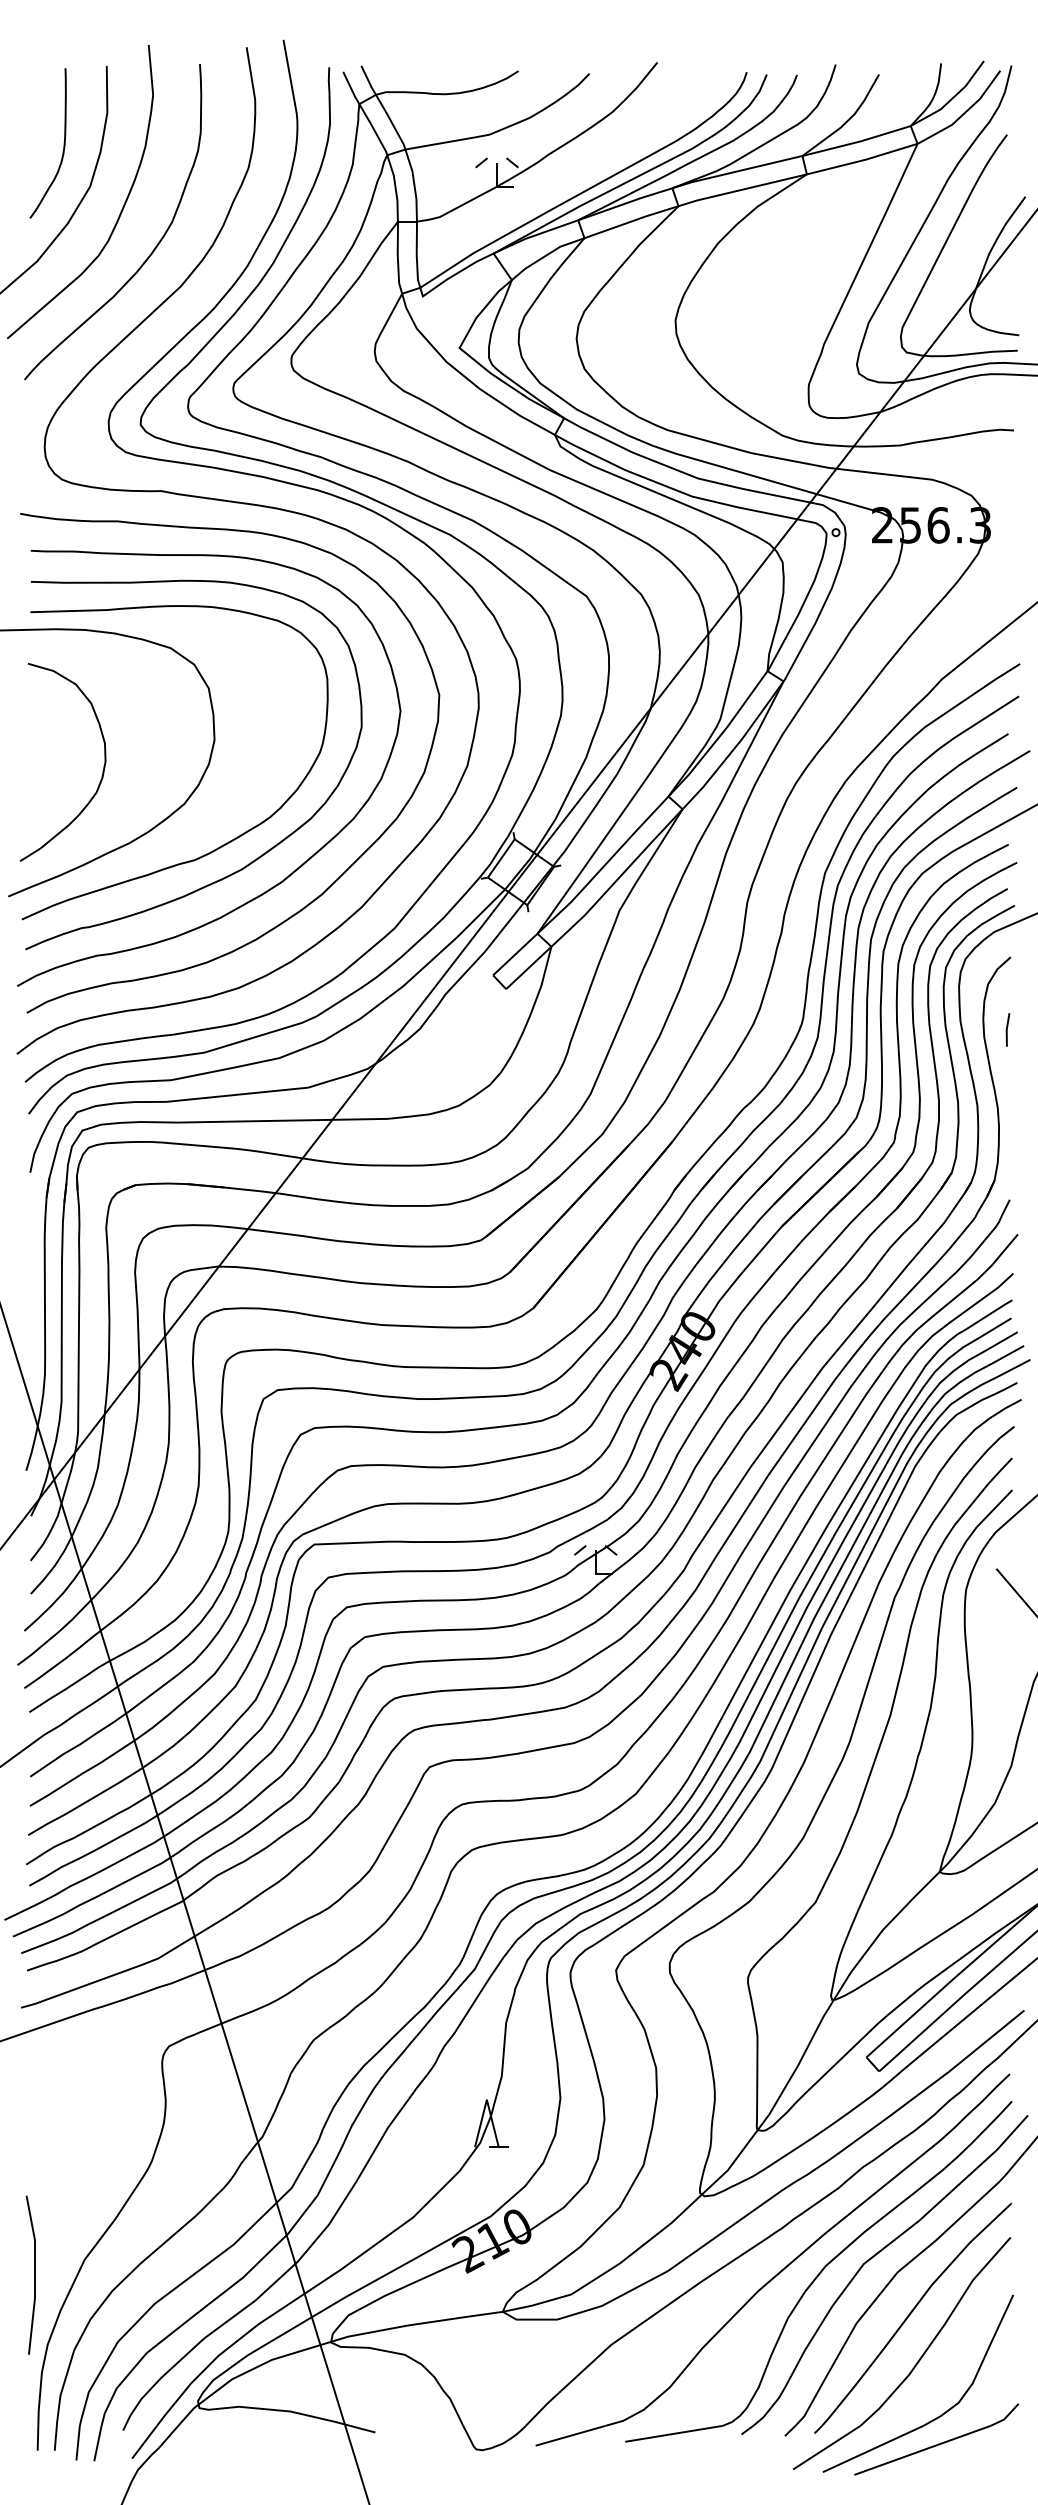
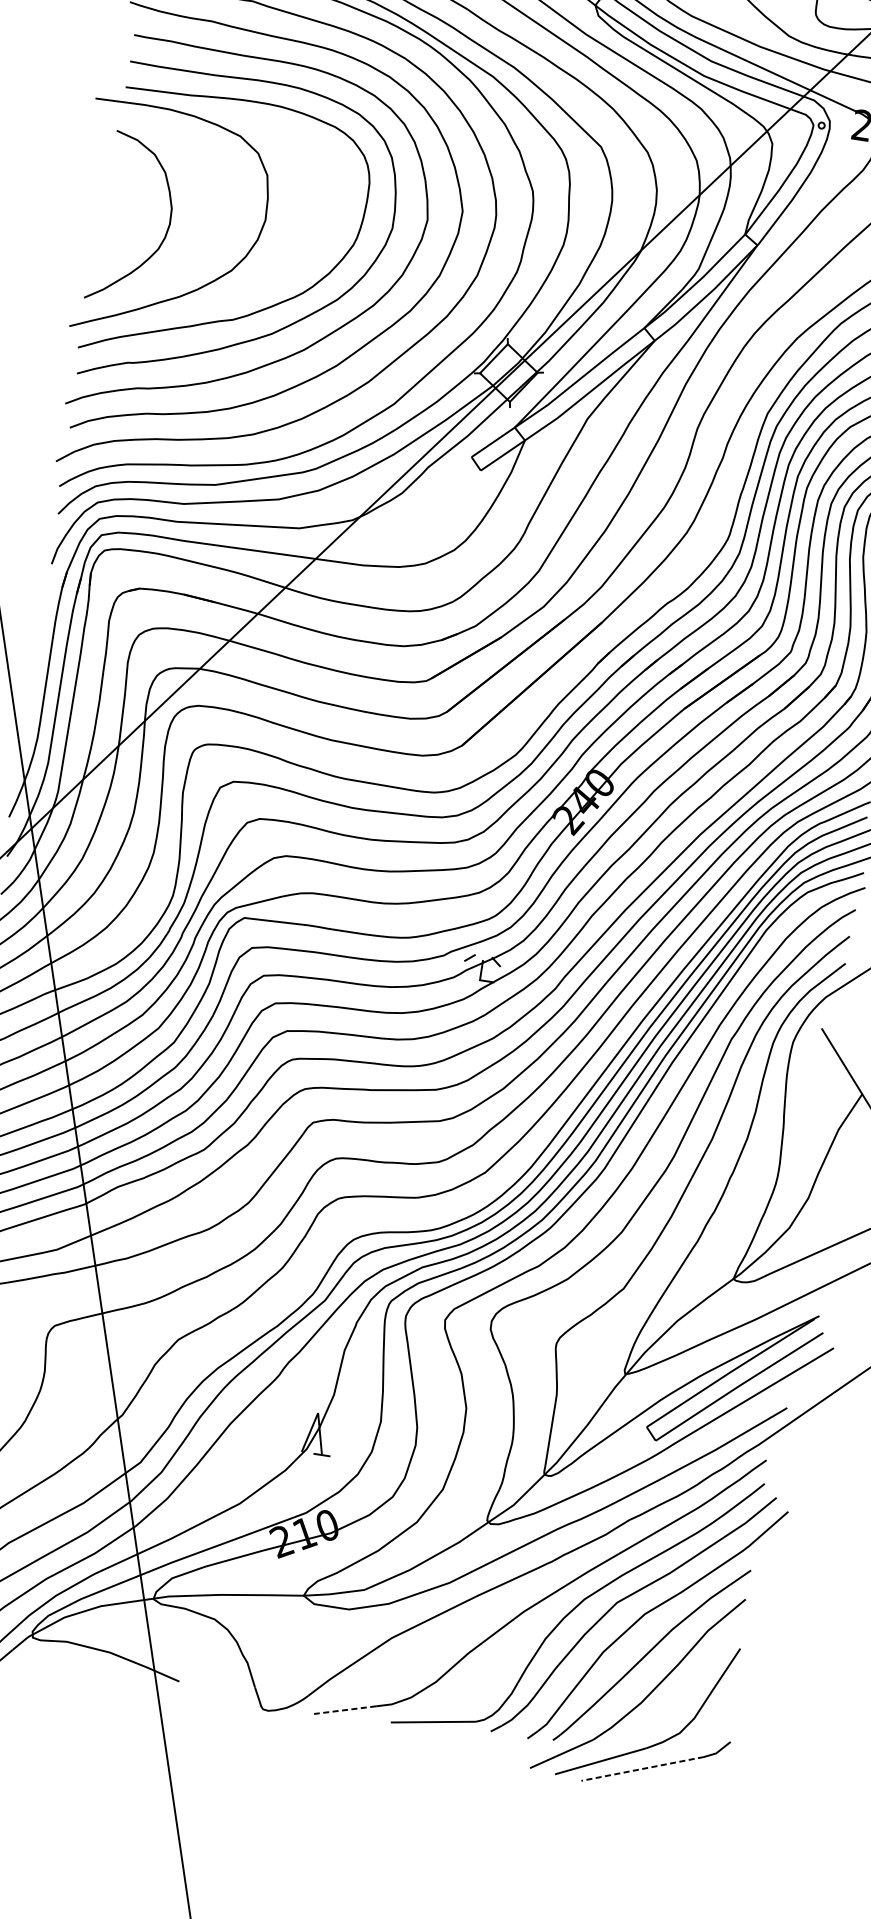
line: (570, 2435) -> (345, 1709), solid -> dashed
line: (922, 2450) -> (642, 1769), solid -> dashed

